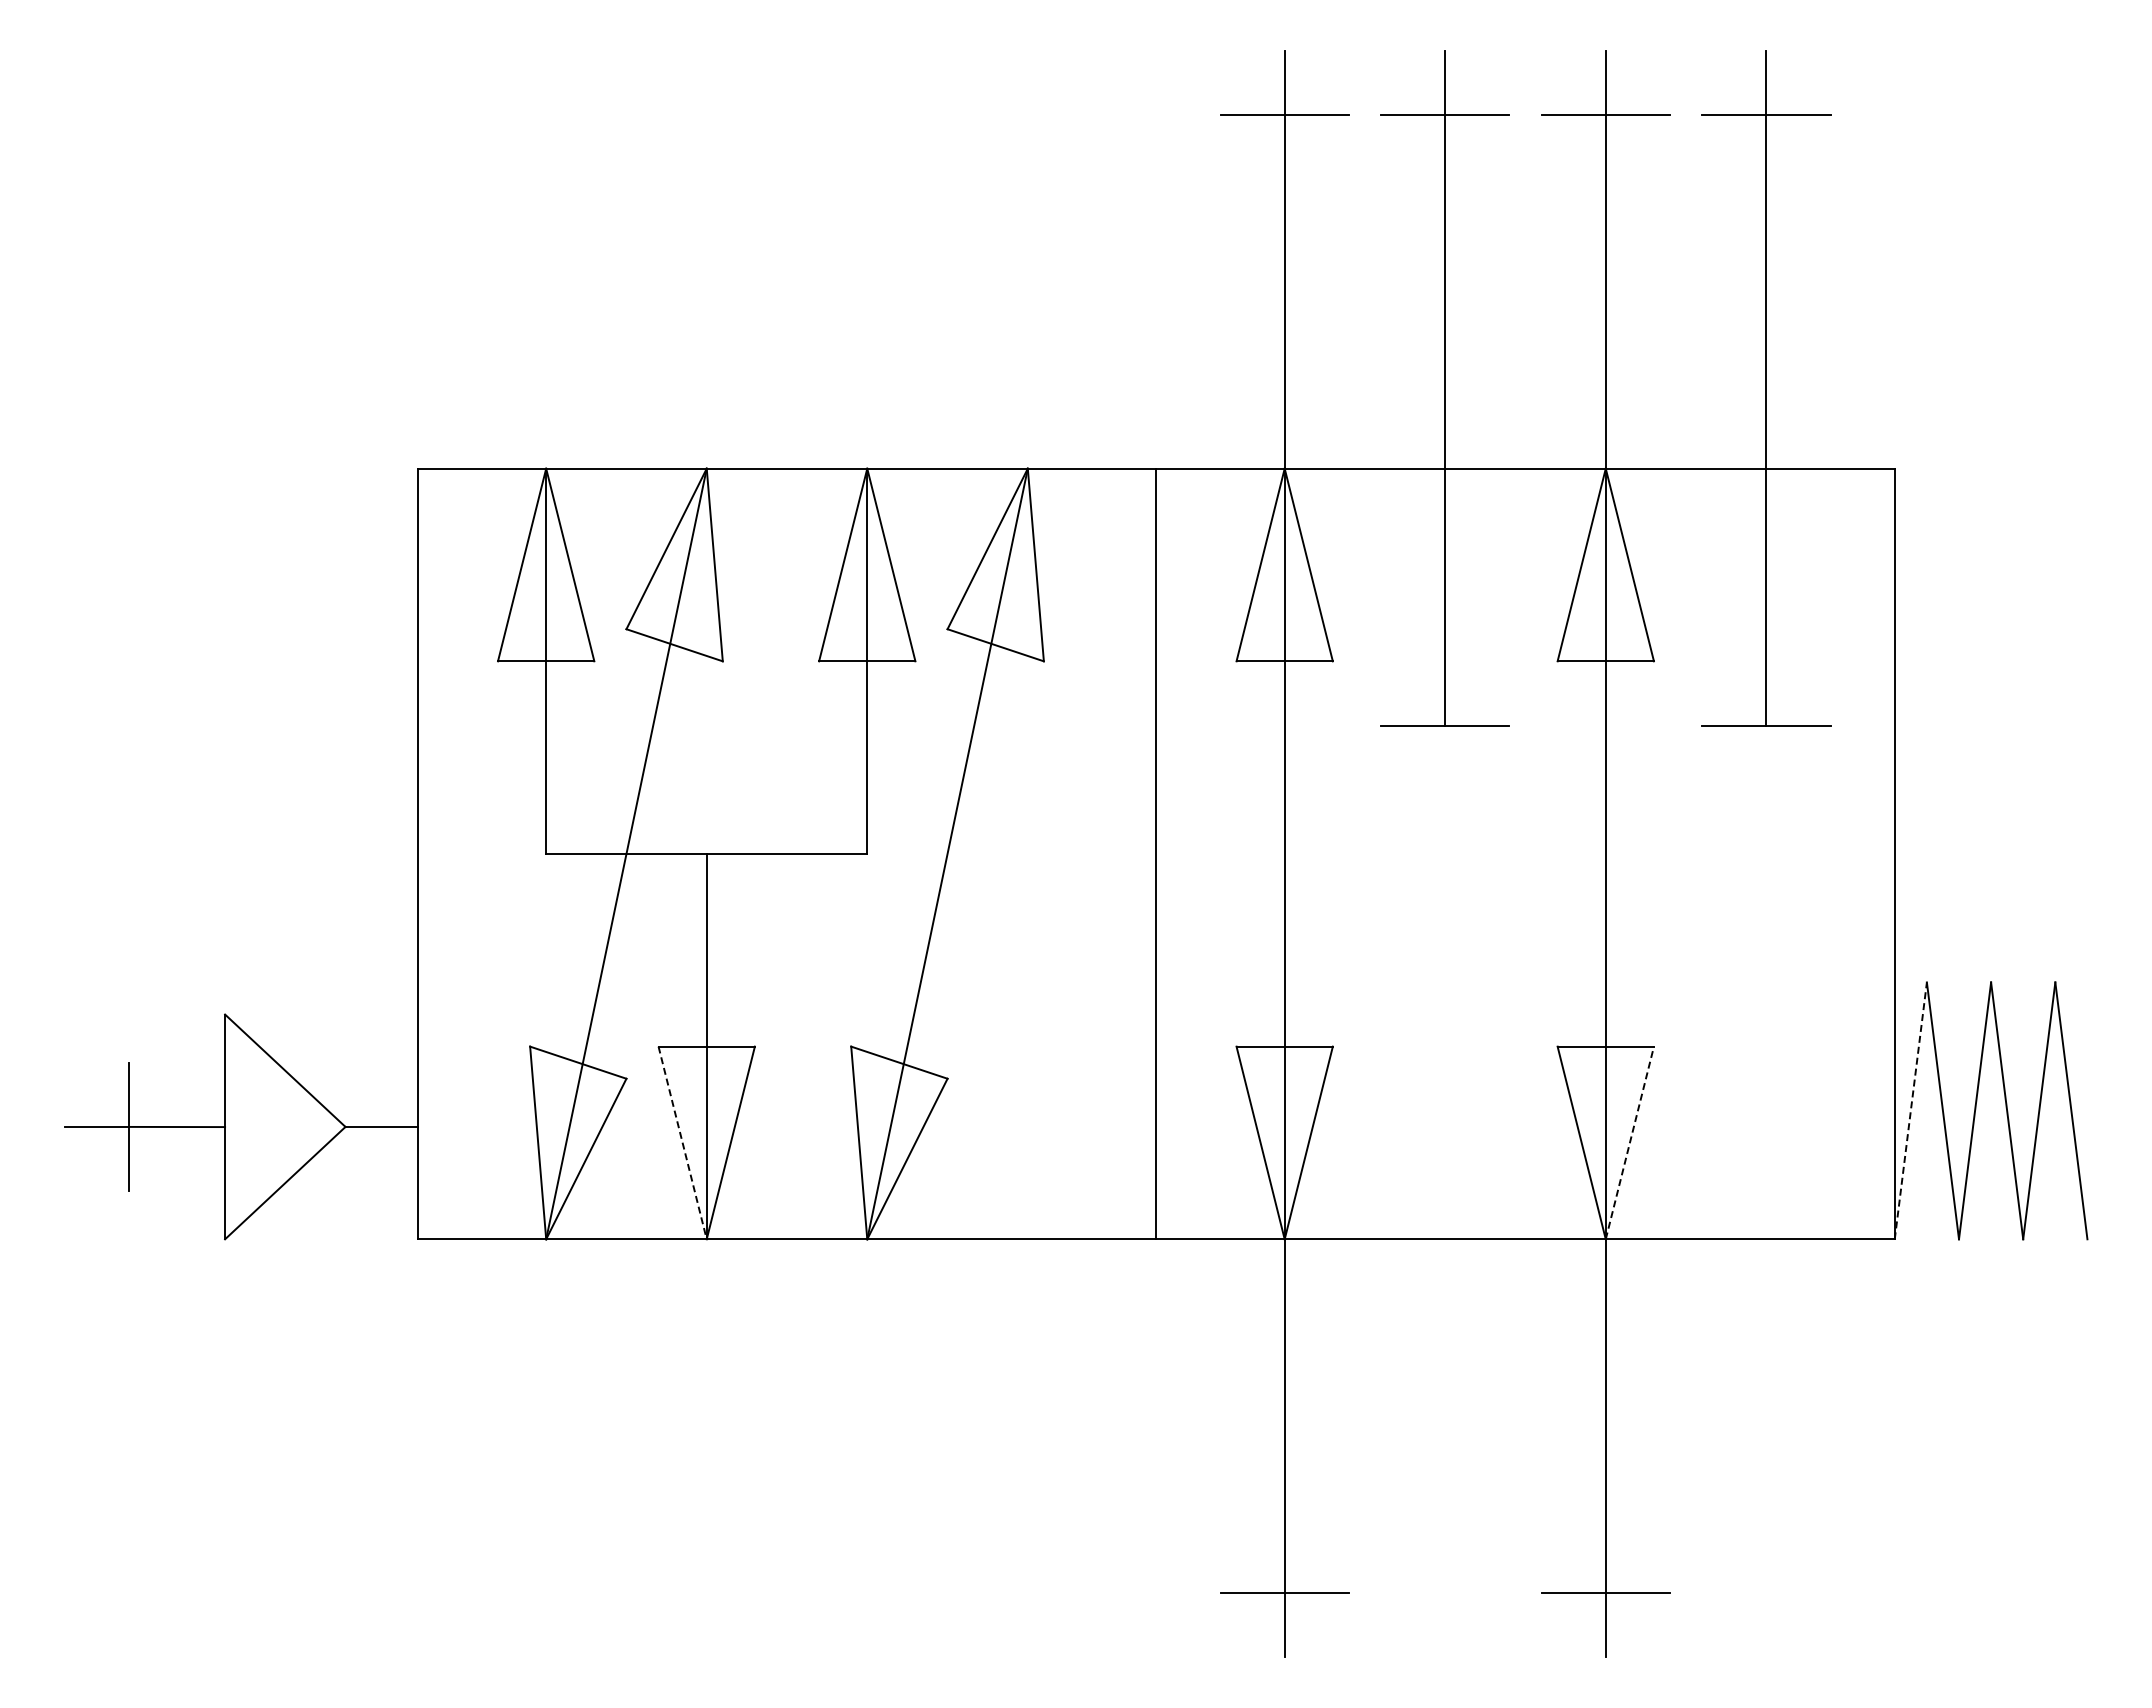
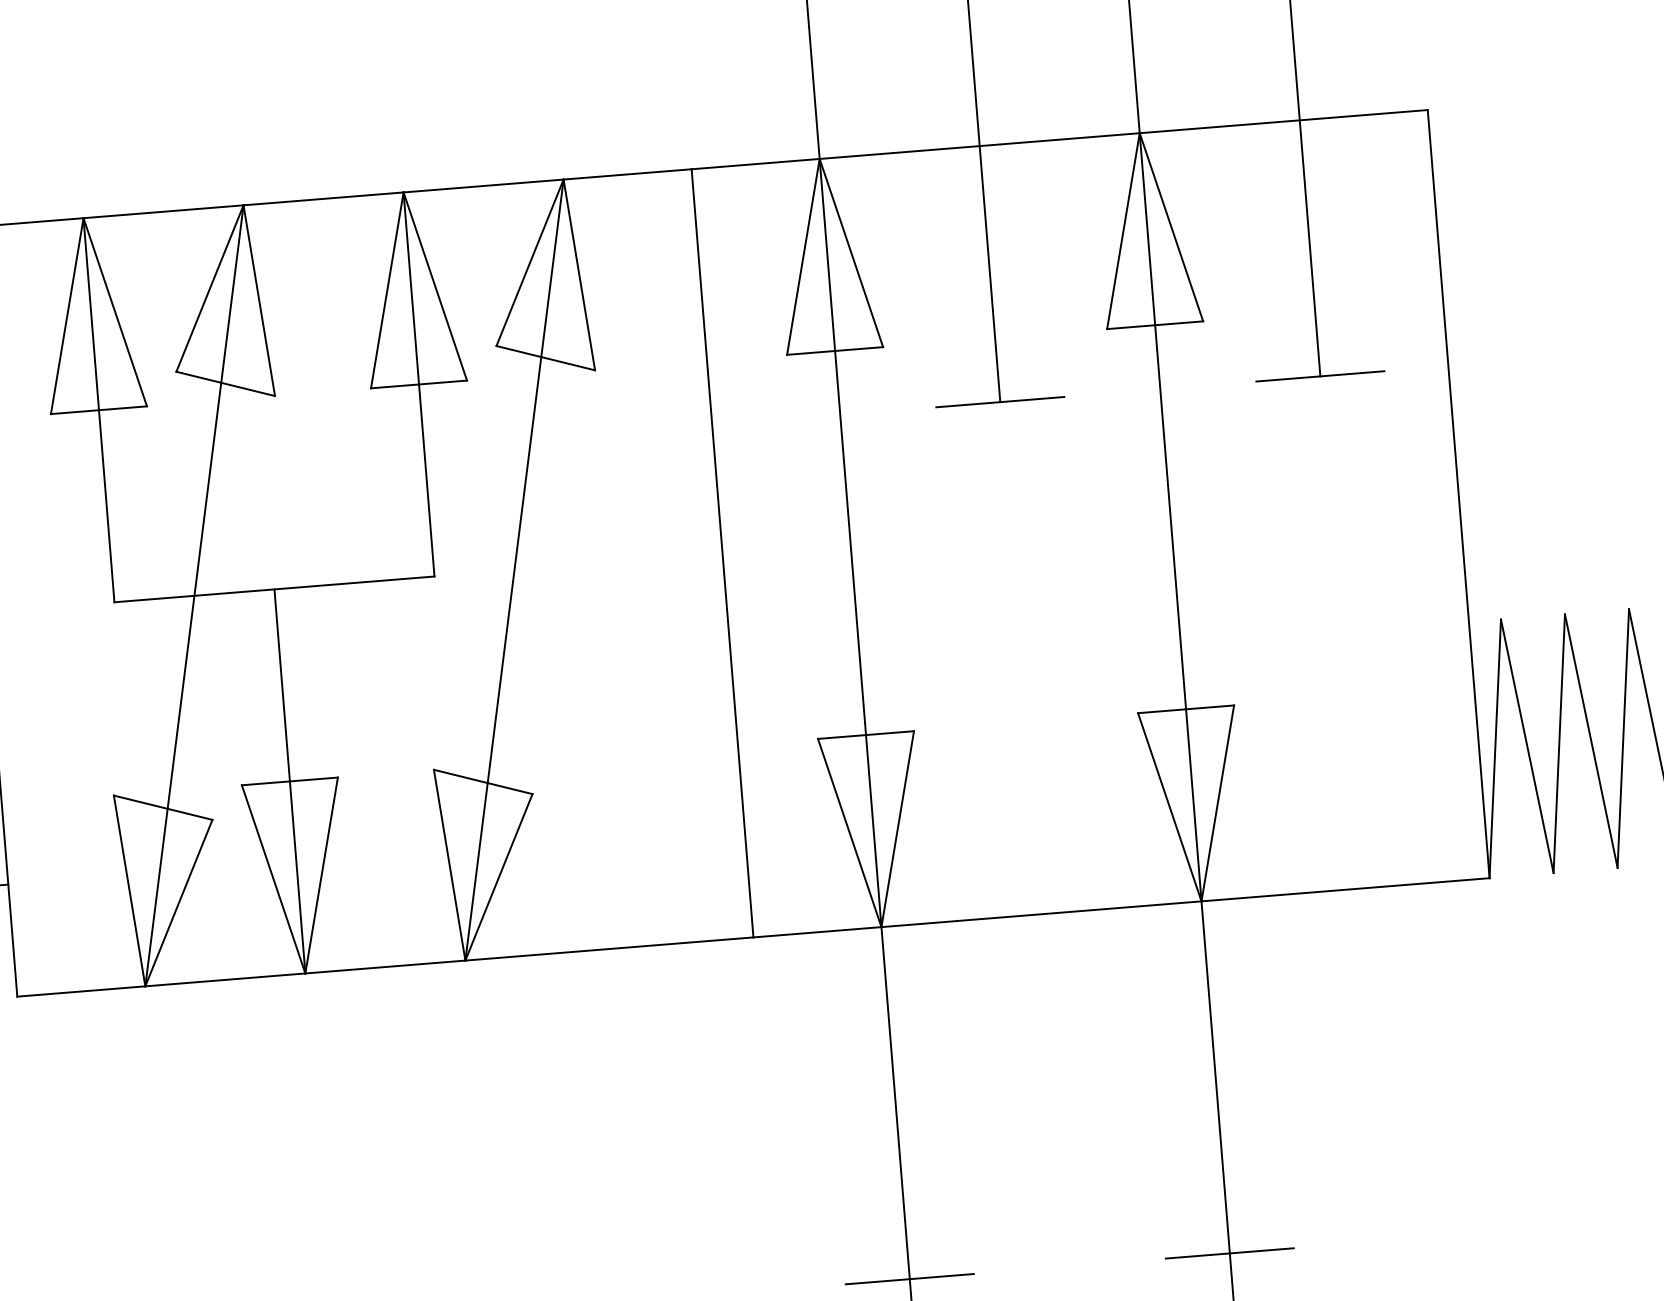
line: (1910, 1110) -> (1494, 748), dashed -> solid
line: (1630, 1142) -> (1218, 802), dashed -> solid
line: (682, 1143) -> (273, 879), dashed -> solid

